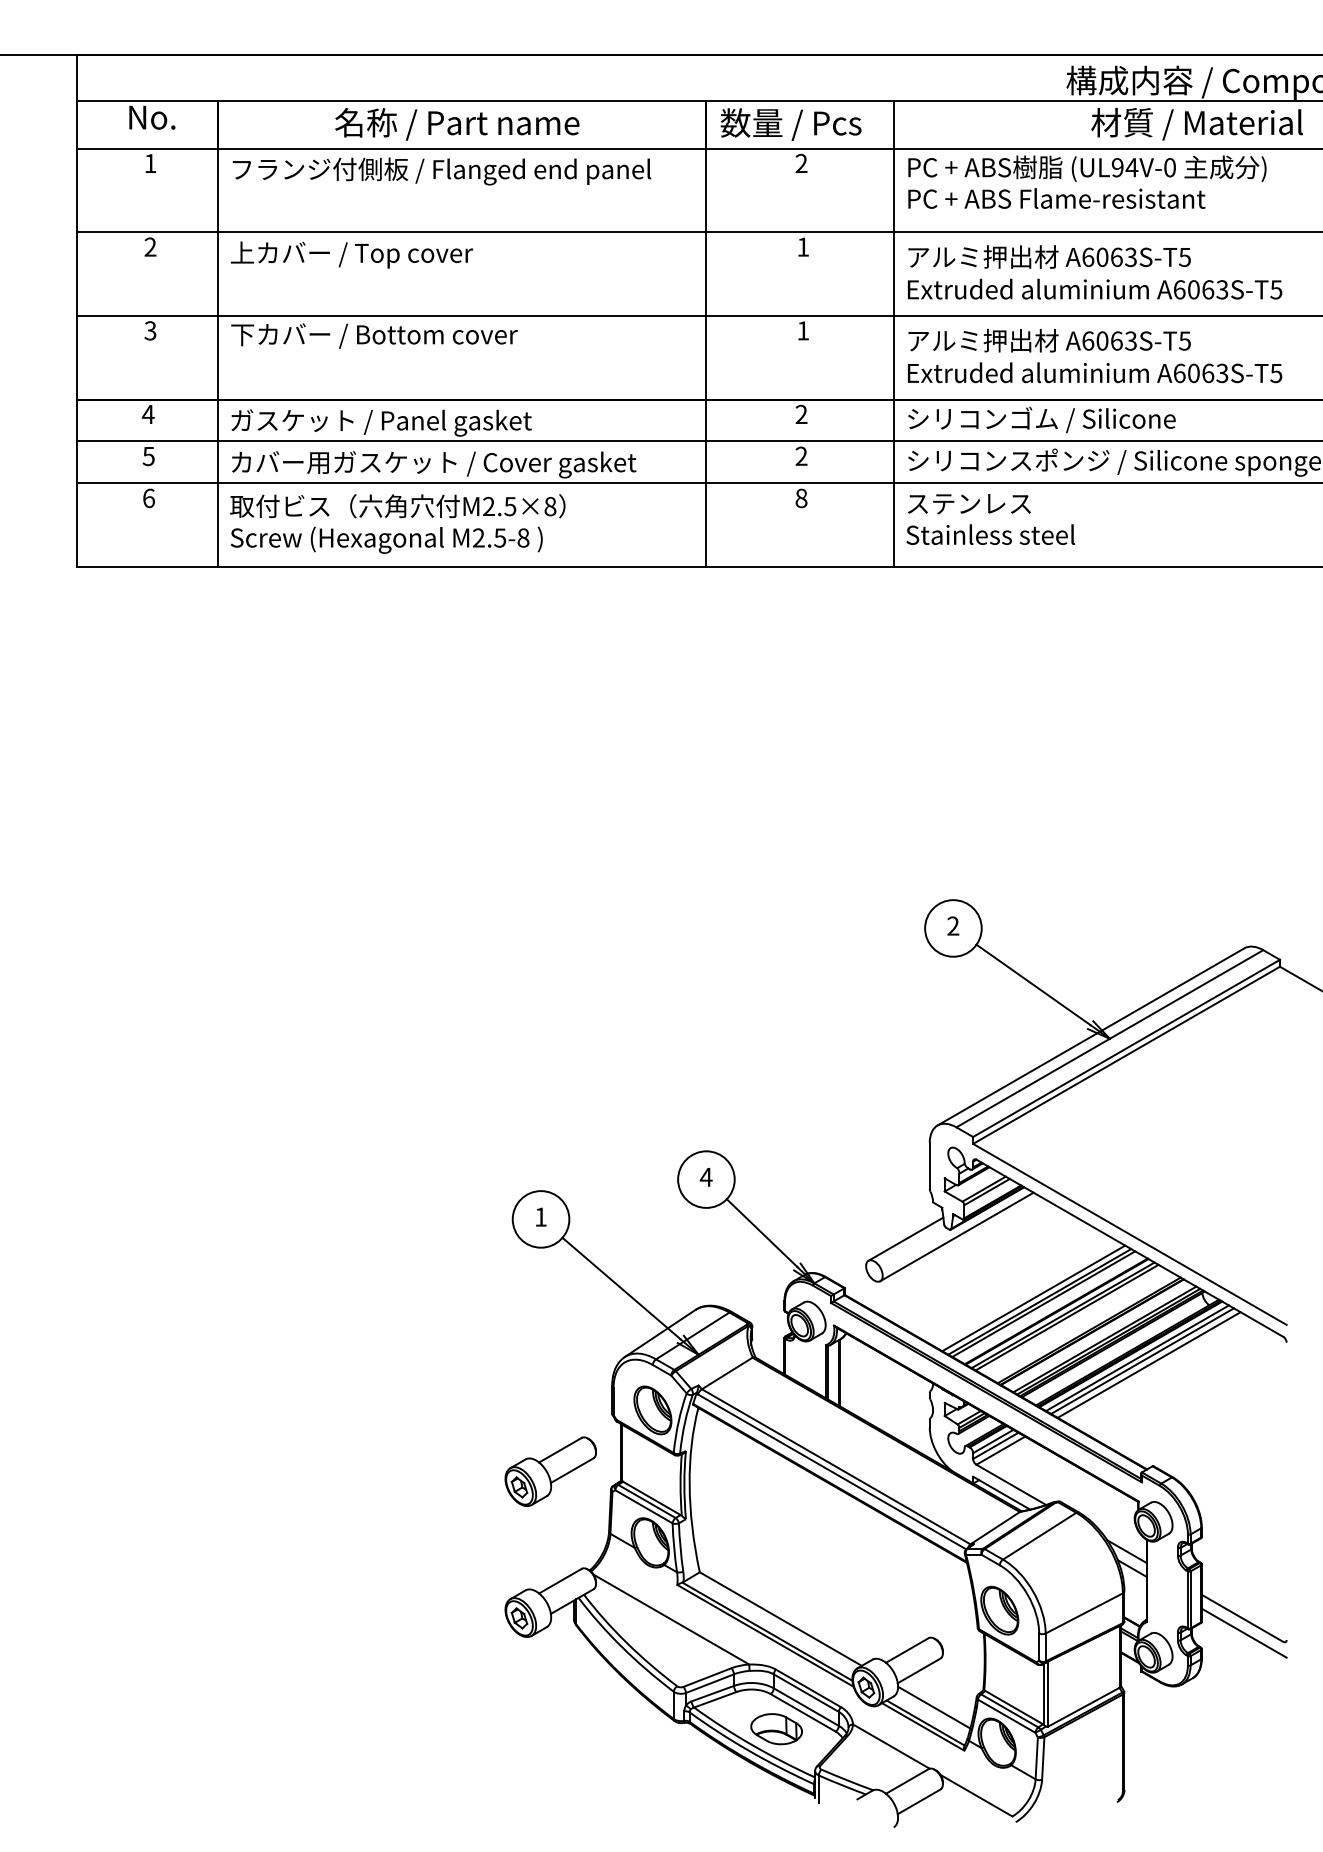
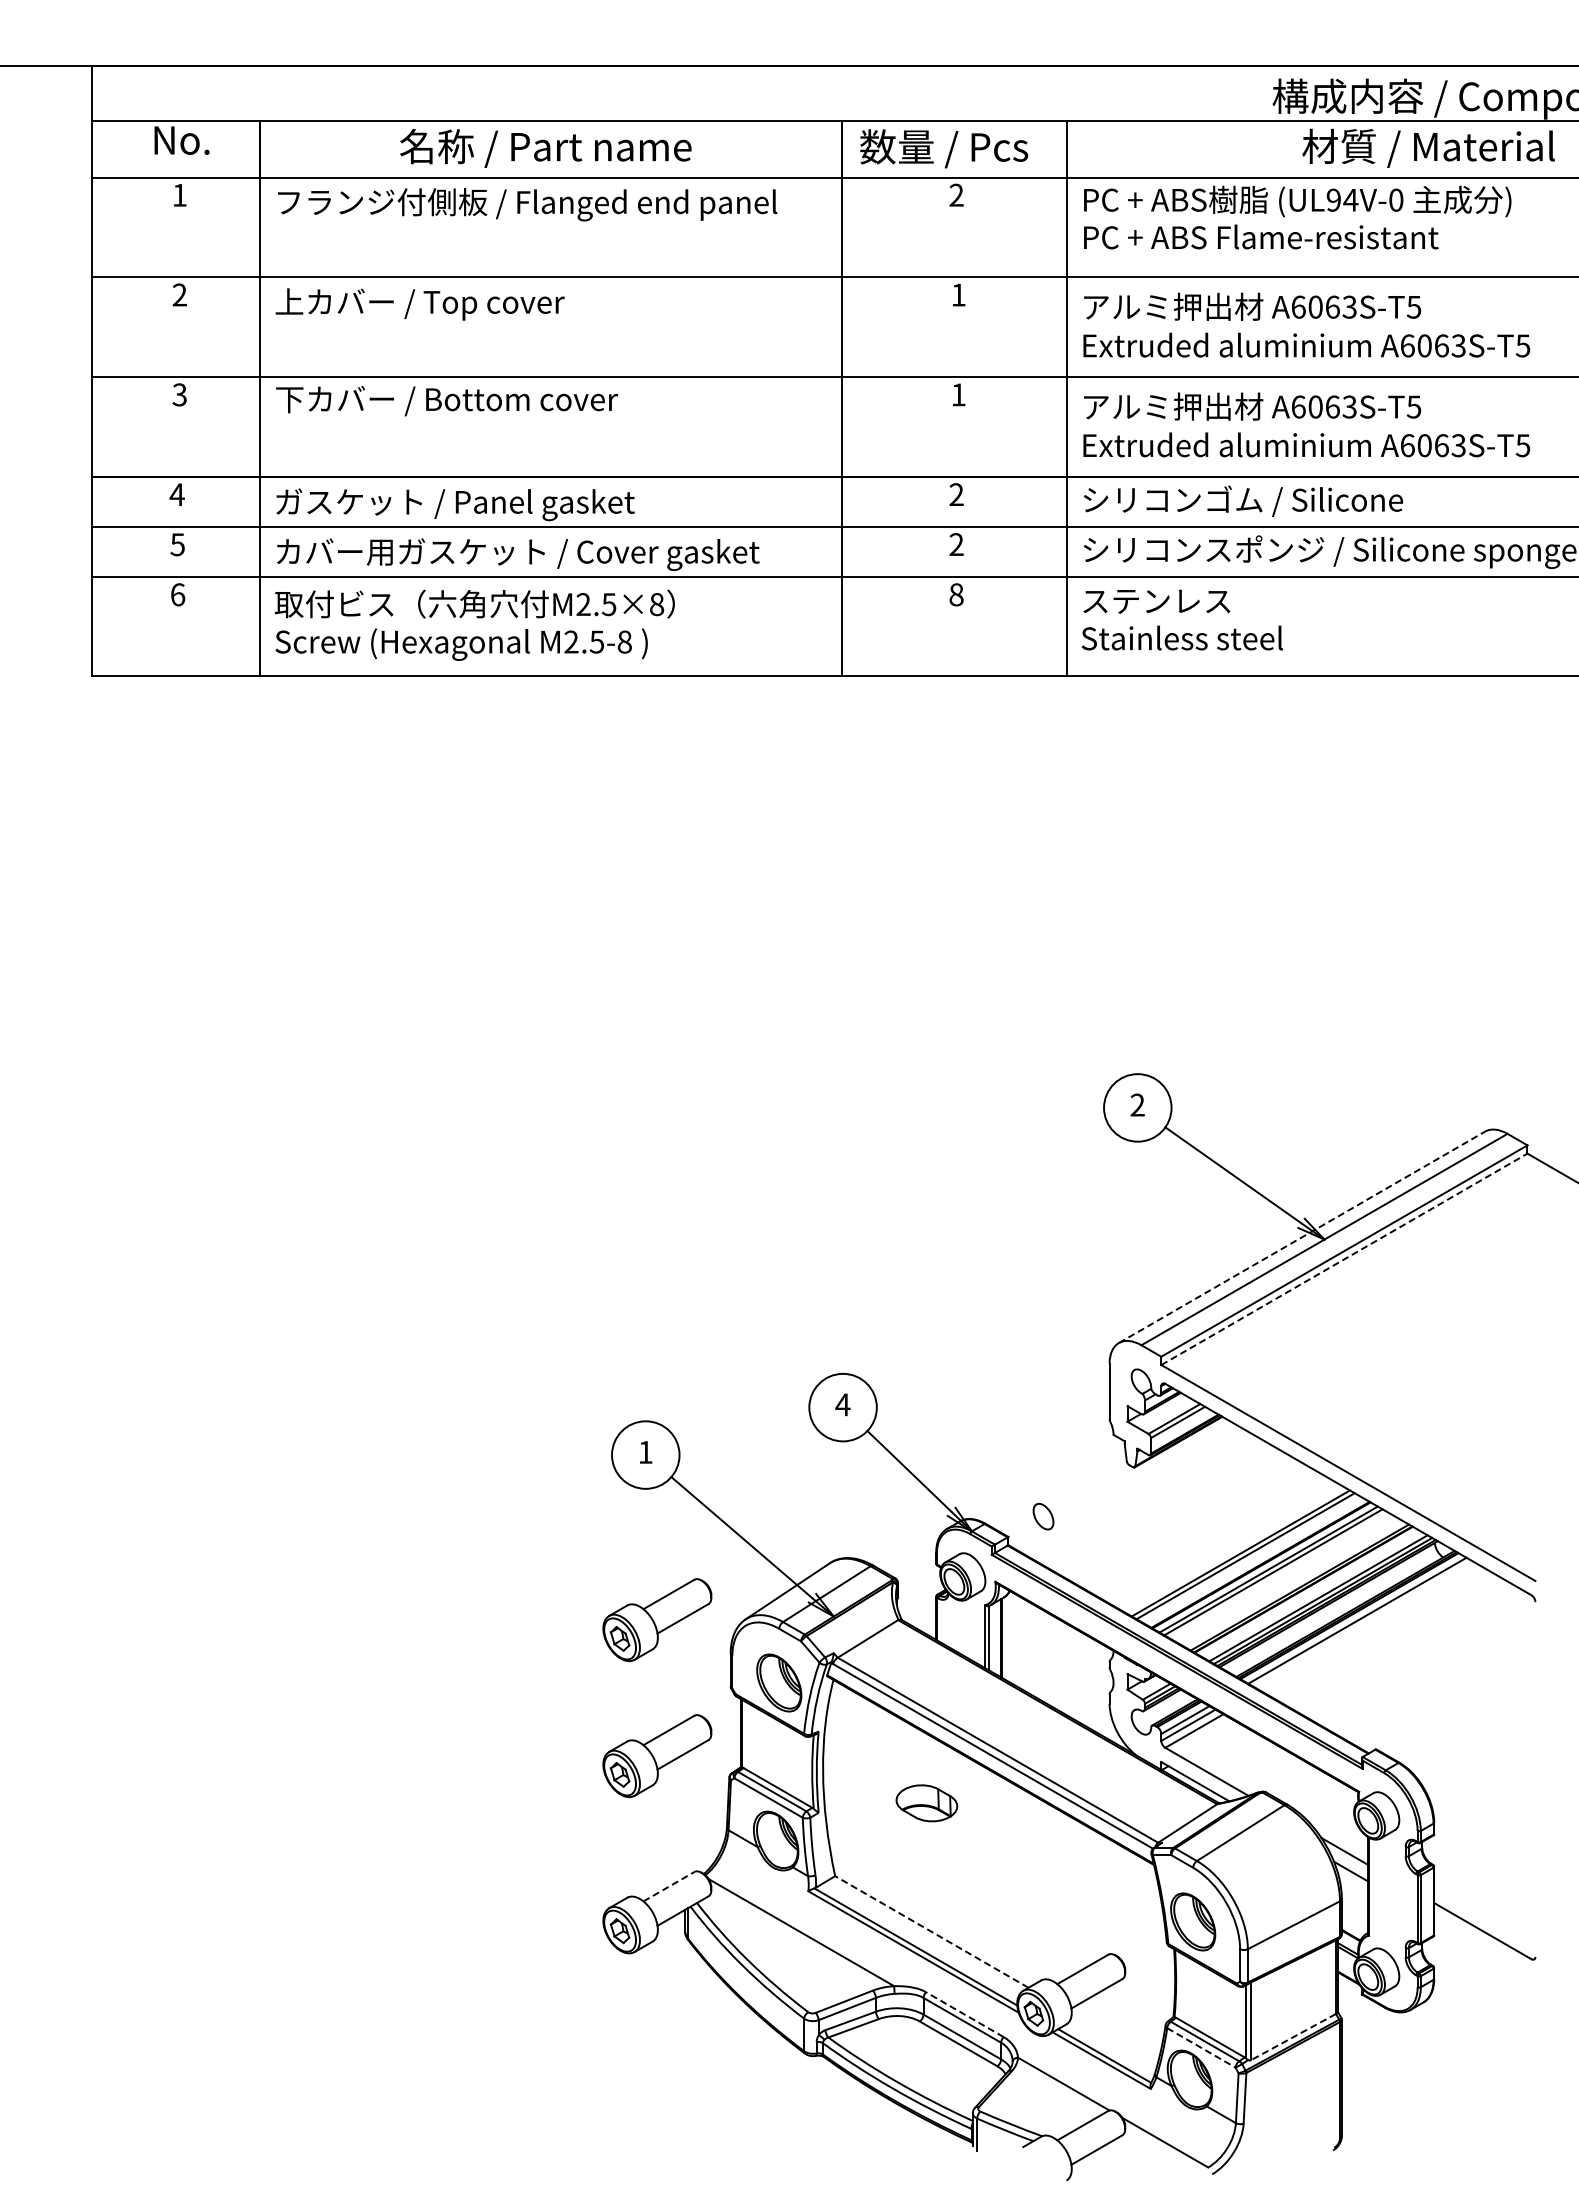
line: (1091, 1037) -> (1302, 1237), solid -> dashed
line: (1126, 1055) -> (1344, 1259), solid -> dashed
line: (956, 1236) -> (1141, 1475), removed
line: (905, 1239) -> (1080, 1478), removed
line: (1033, 1298) -> (1233, 1549), removed
part: (550, 1357) -> (657, 1619), added
line: (1142, 1361) -> (1363, 1624), removed
line: (1149, 1364) -> (1371, 1628), removed
line: (560, 1580) -> (669, 1886), solid -> dashed
line: (780, 1618) -> (931, 1931), solid -> dashed
line: (1243, 1632) -> (1484, 1948), removed
line: (808, 1688) -> (964, 2014), solid -> dashed
line: (933, 1707) -> (1114, 2037), removed
line: (1083, 1707) -> (1293, 2037), solid -> dashed
line: (1006, 1716) -> (1201, 2048), solid -> dashed
part: (776, 1729) -> (926, 1803), moved

